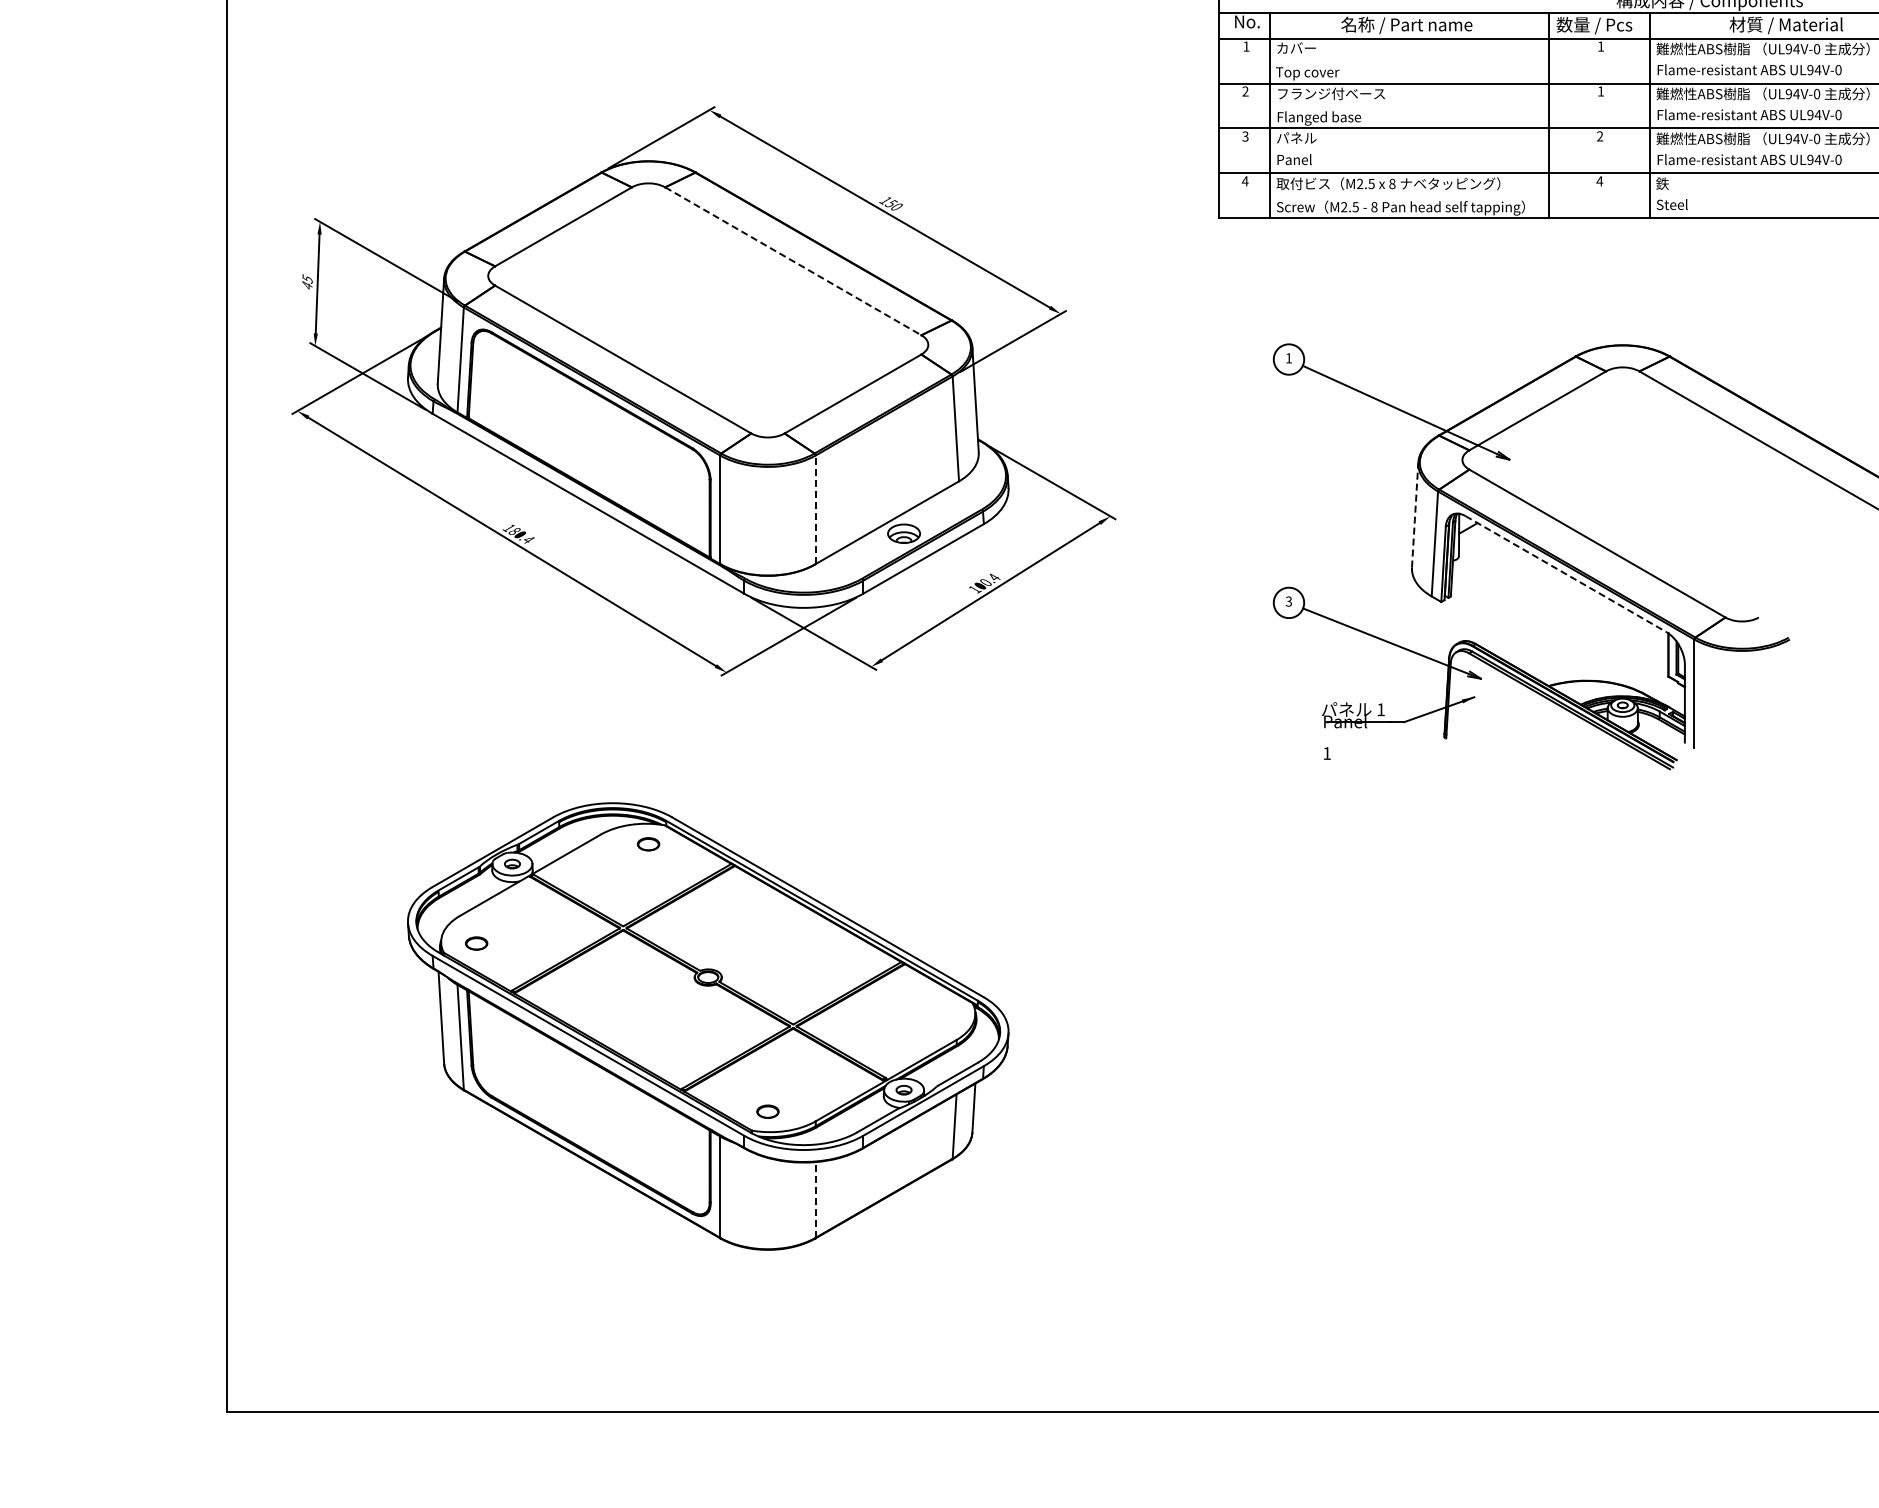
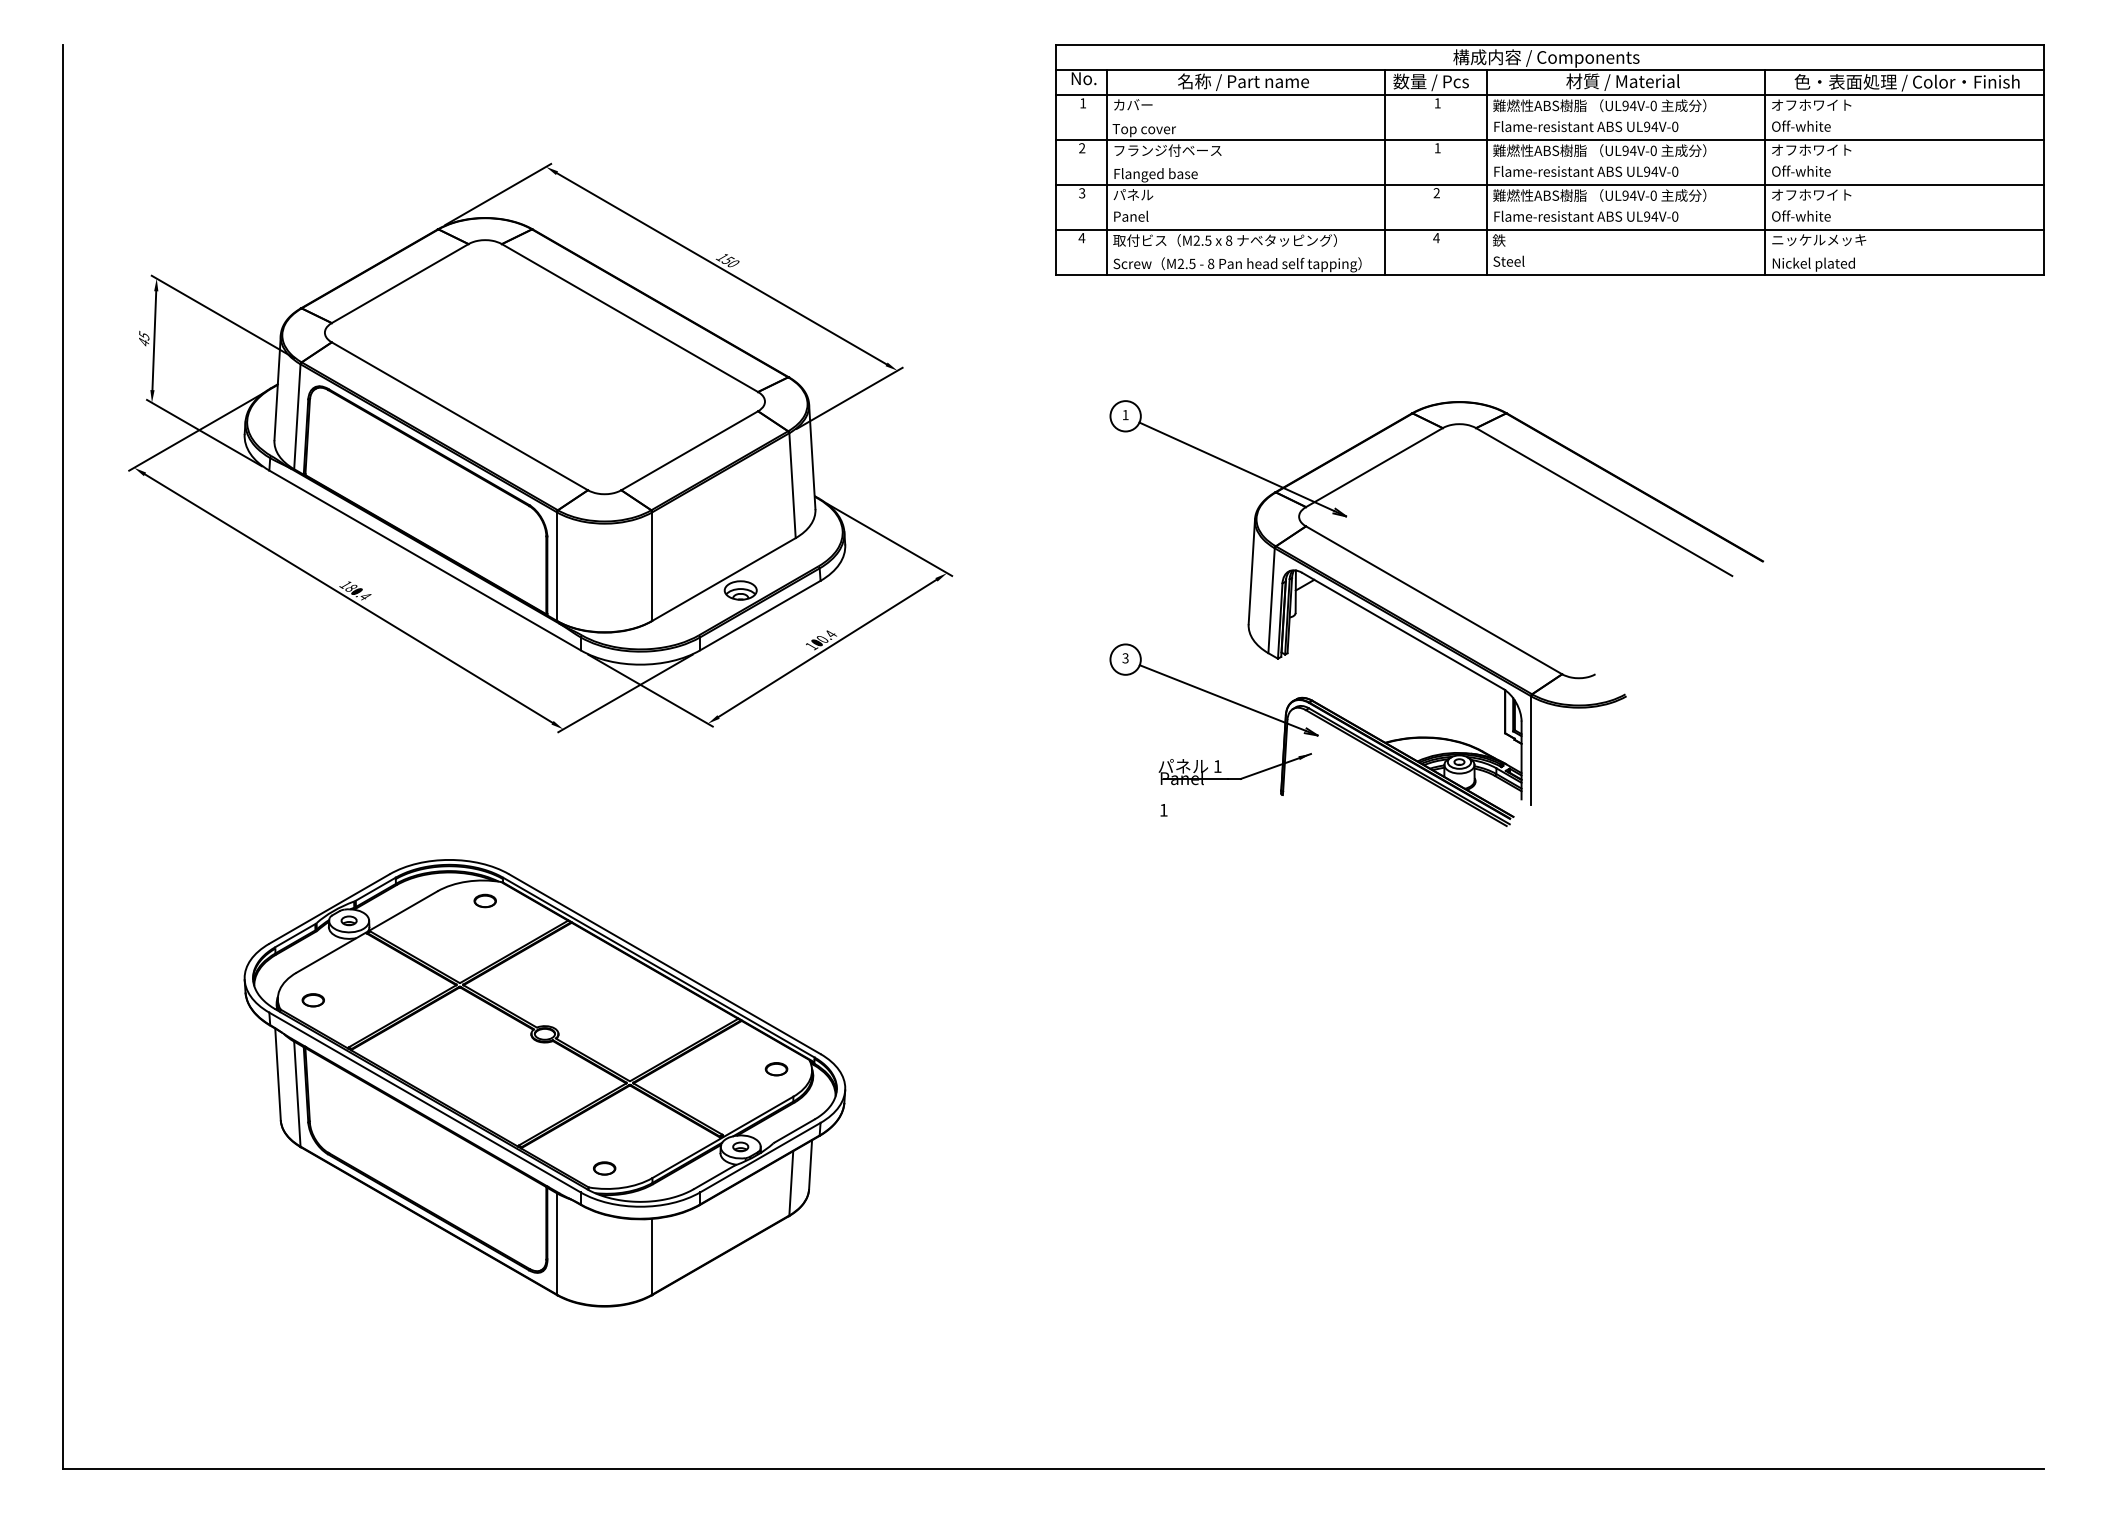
line: (793, 261) -> (630, 318), dashed -> solid
line: (815, 509) -> (652, 566), dashed -> solid
line: (1414, 514) -> (1251, 571), dashed -> solid
line: (1565, 573) -> (1402, 630), dashed -> solid
part: (939, 1012) -> (776, 1069), added
line: (815, 1199) -> (652, 1256), dashed -> solid

